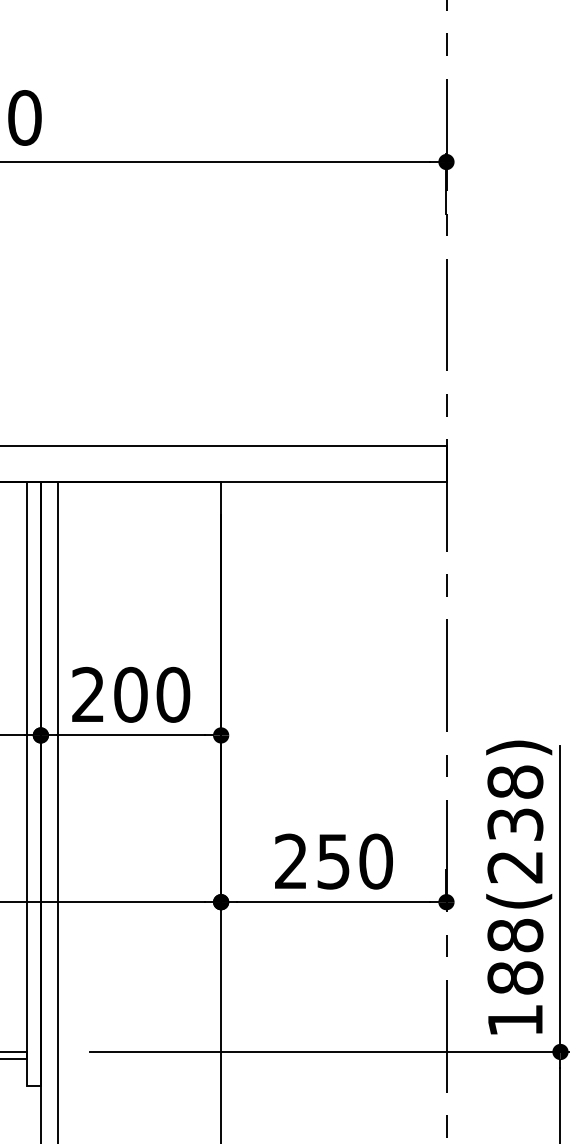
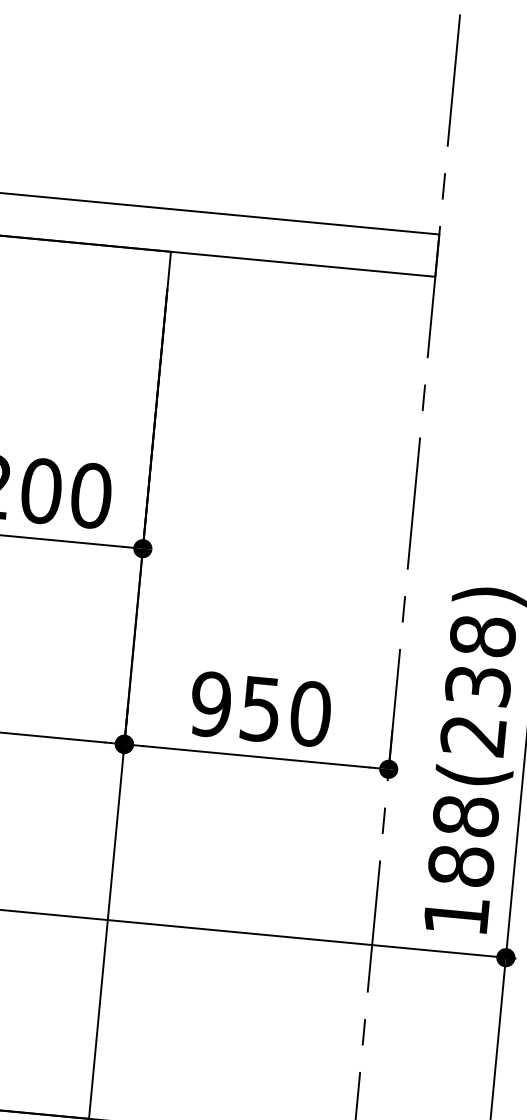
text: (290, 861) -> (210, 704), 250 -> 950

